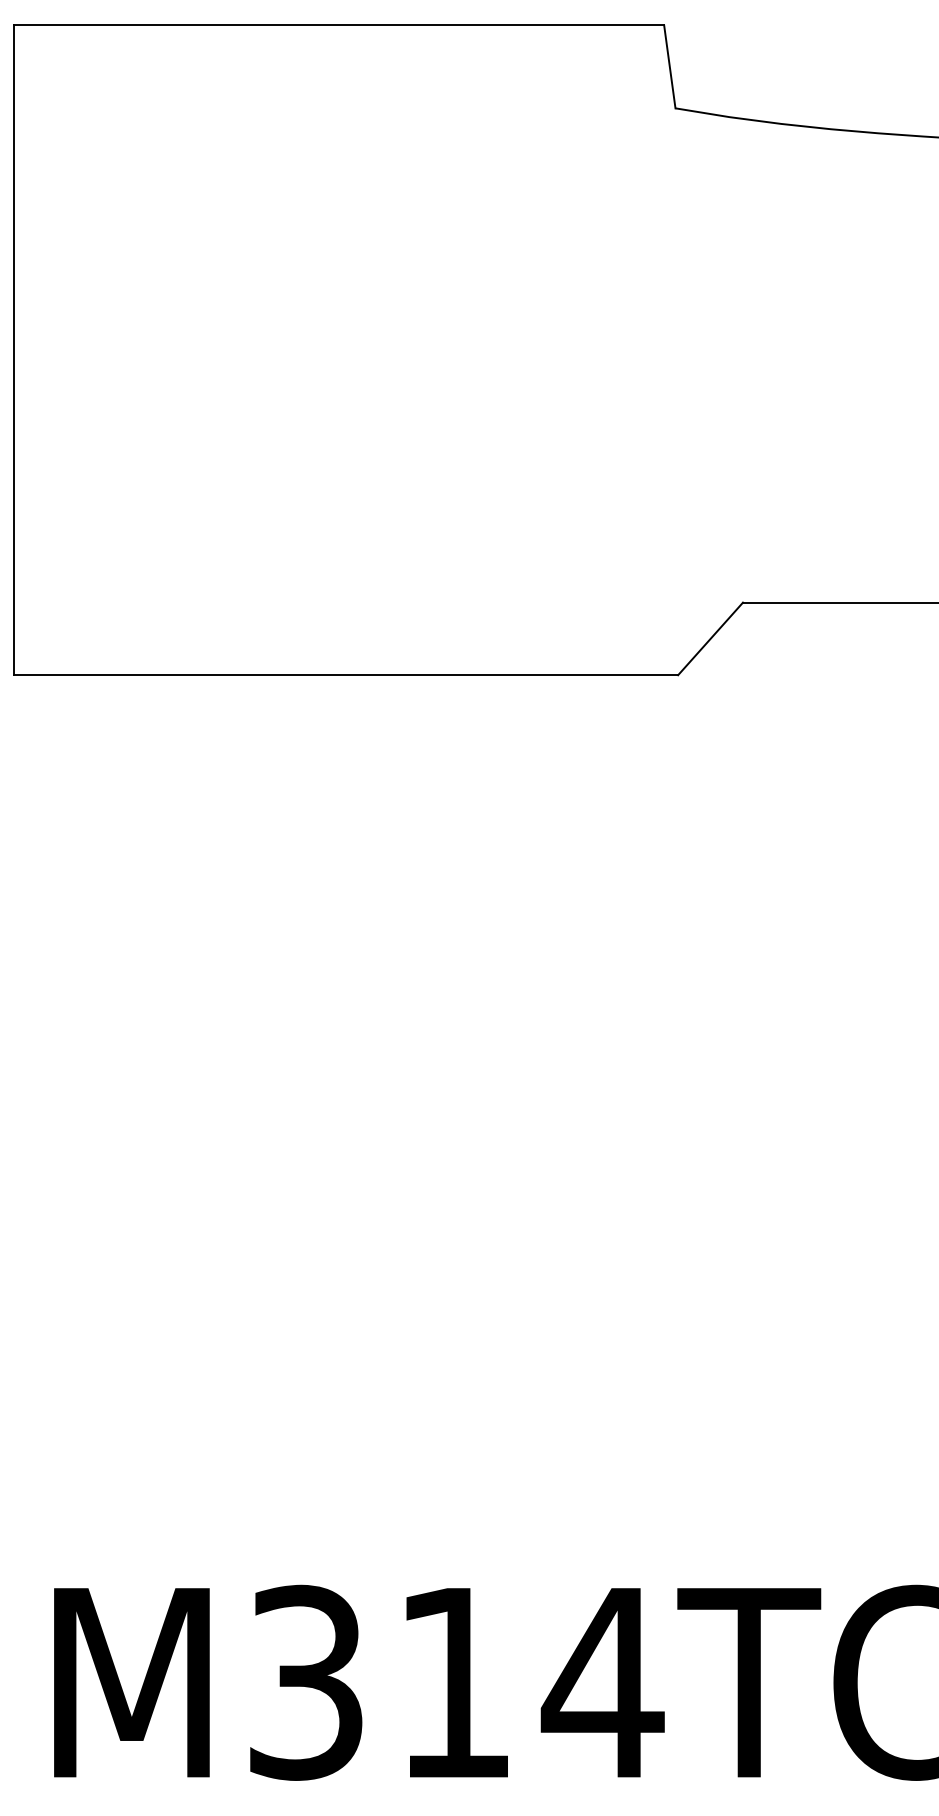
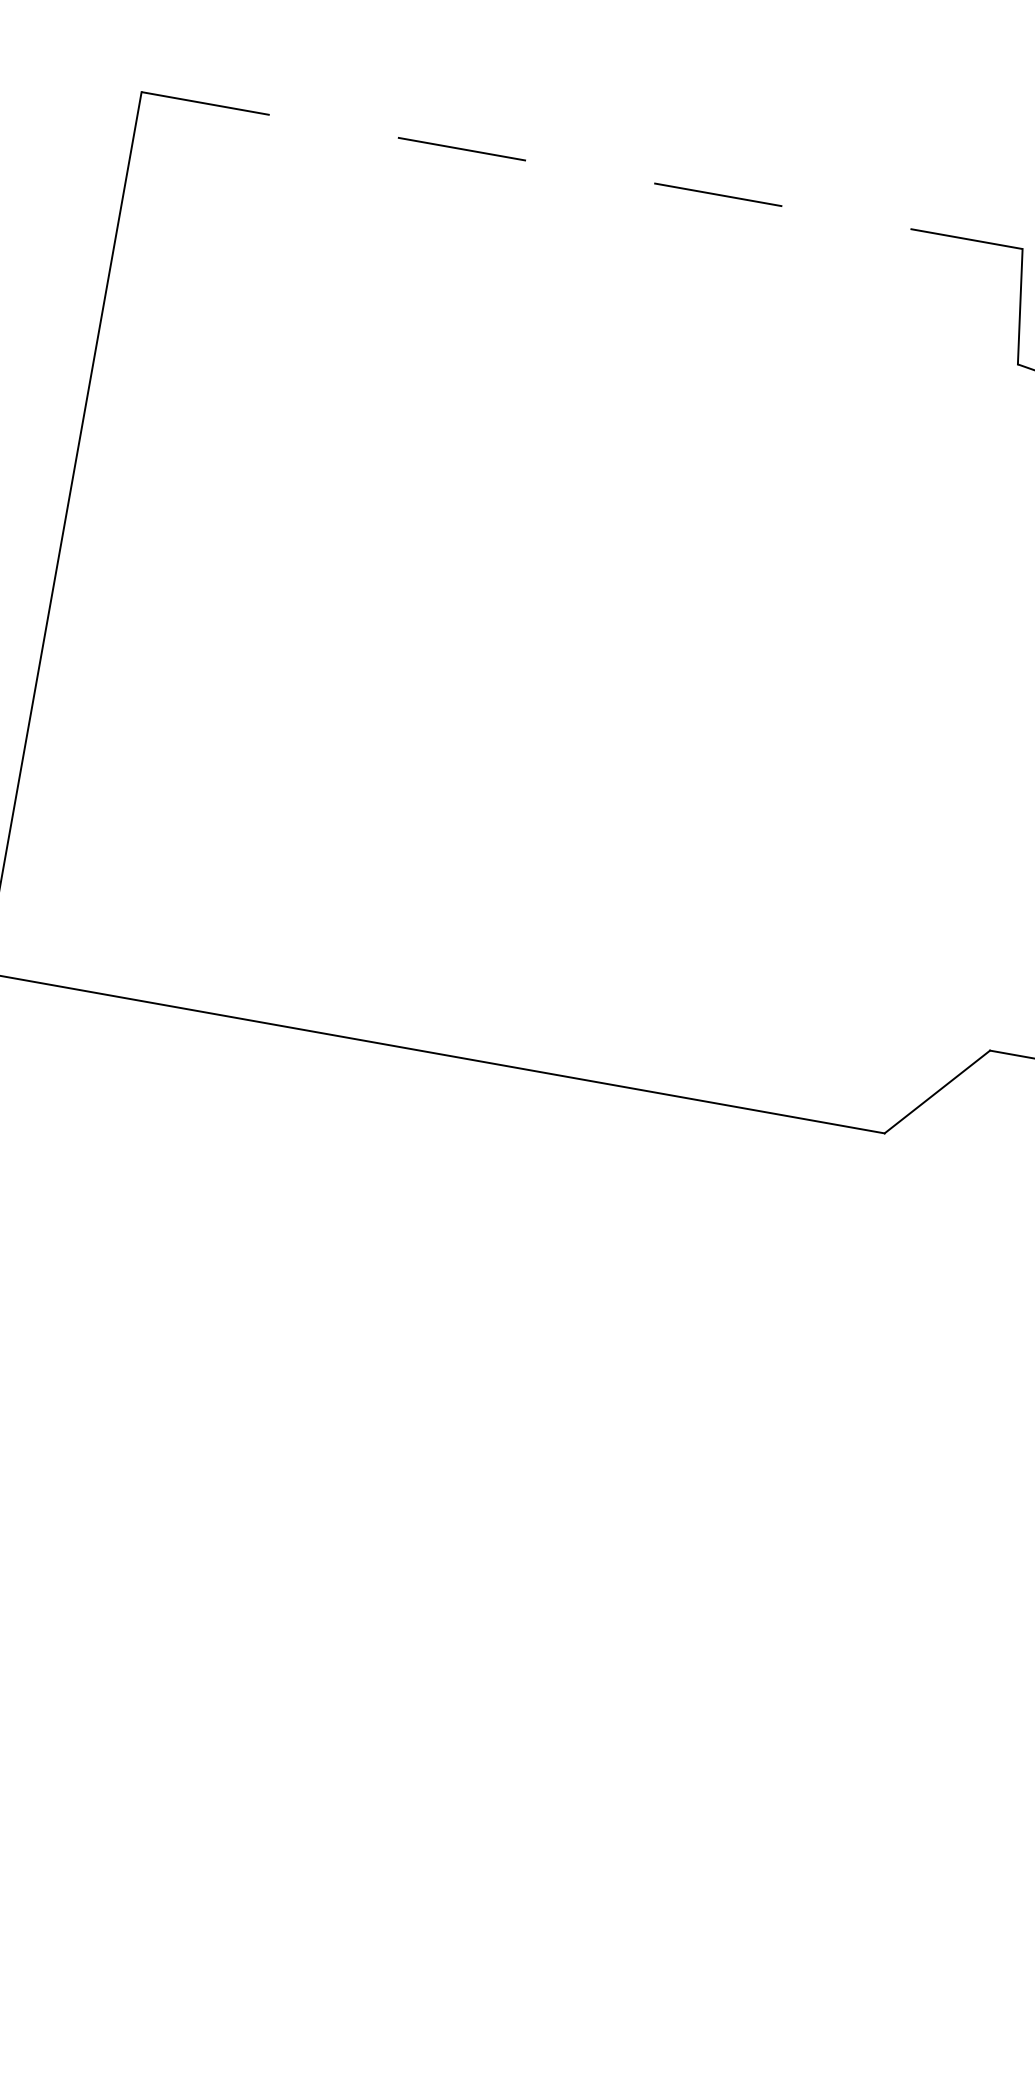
line: (339, 25) -> (582, 171), solid -> dashed

